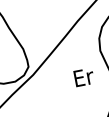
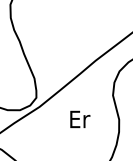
text: (84, 77) -> (80, 119), moved

